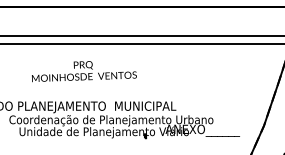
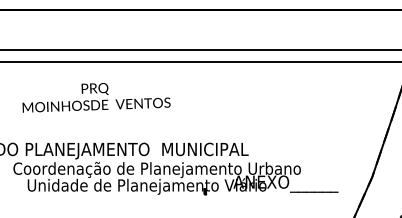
text: (84, 71) -> (96, 97), moved

